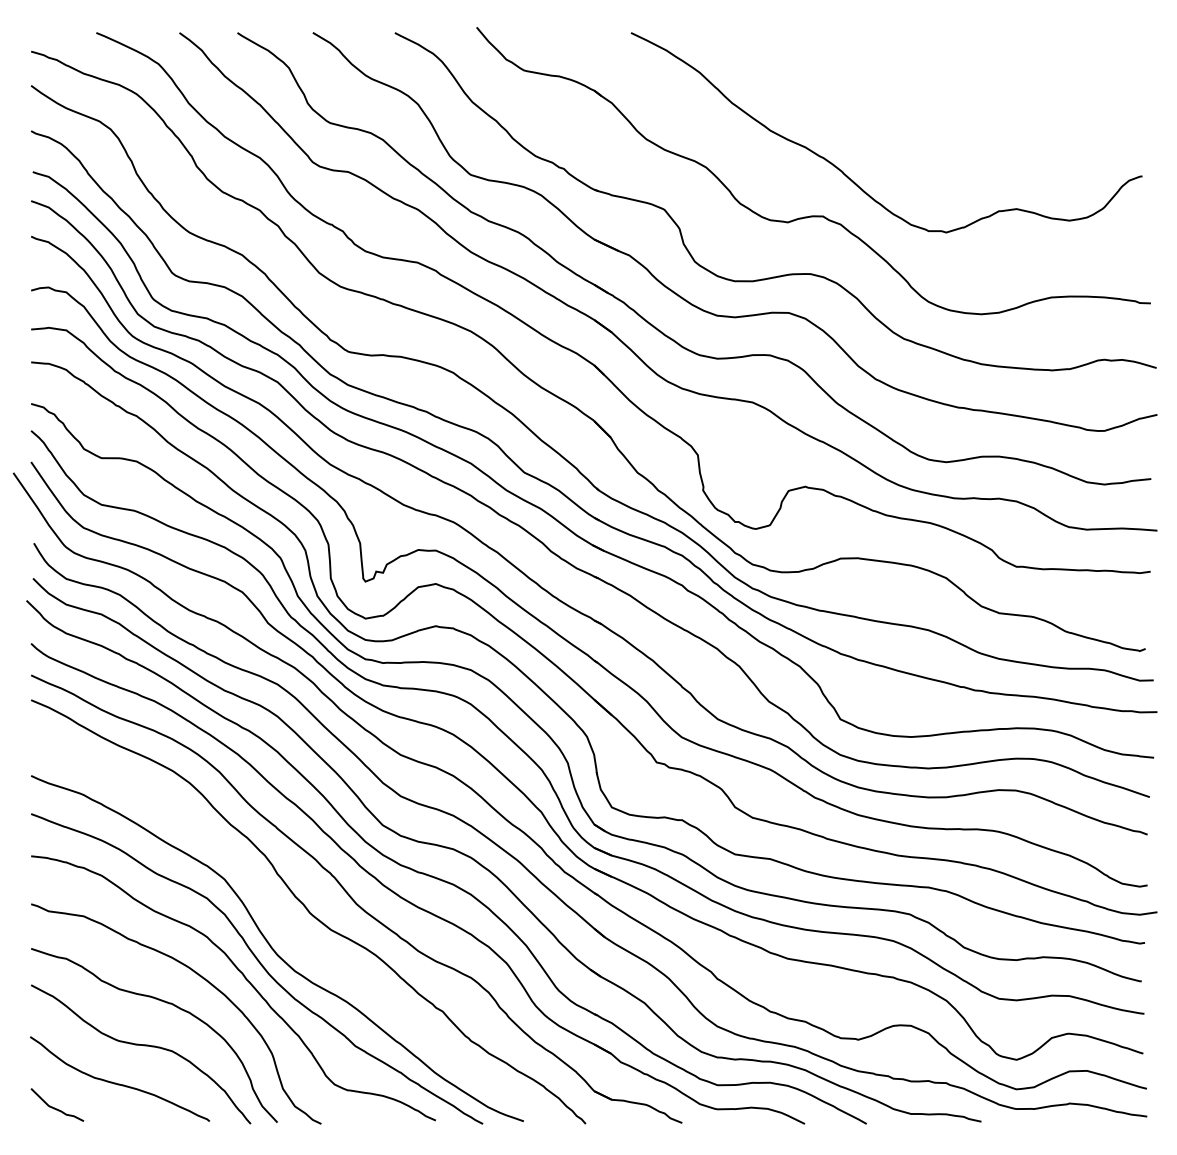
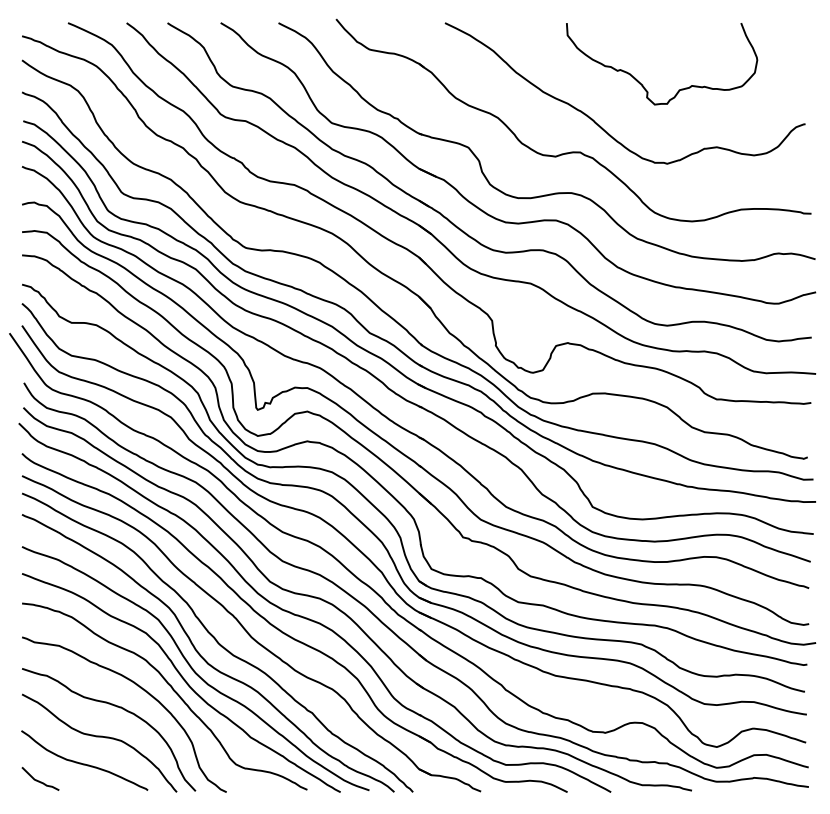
curve: (909, 118) -> (641, 83), added
curve: (288, 933) -> (203, 657), added

